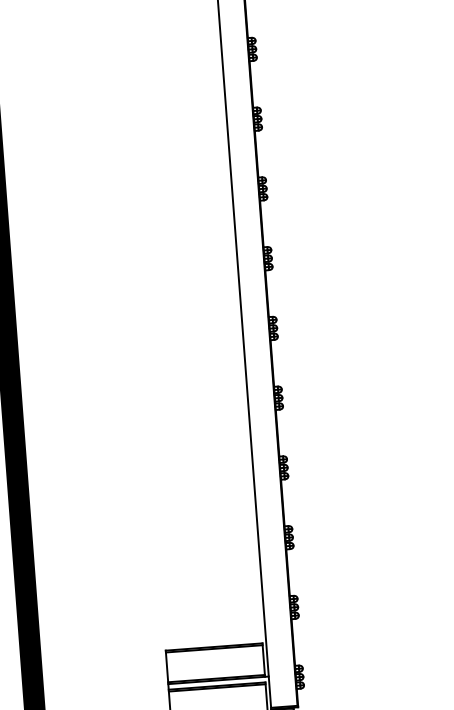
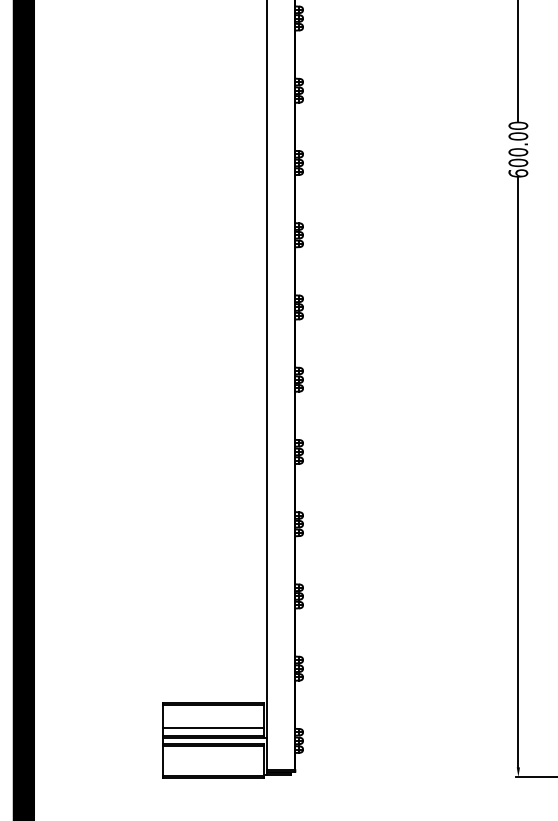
line: (216, 671) -> (213, 728), added

